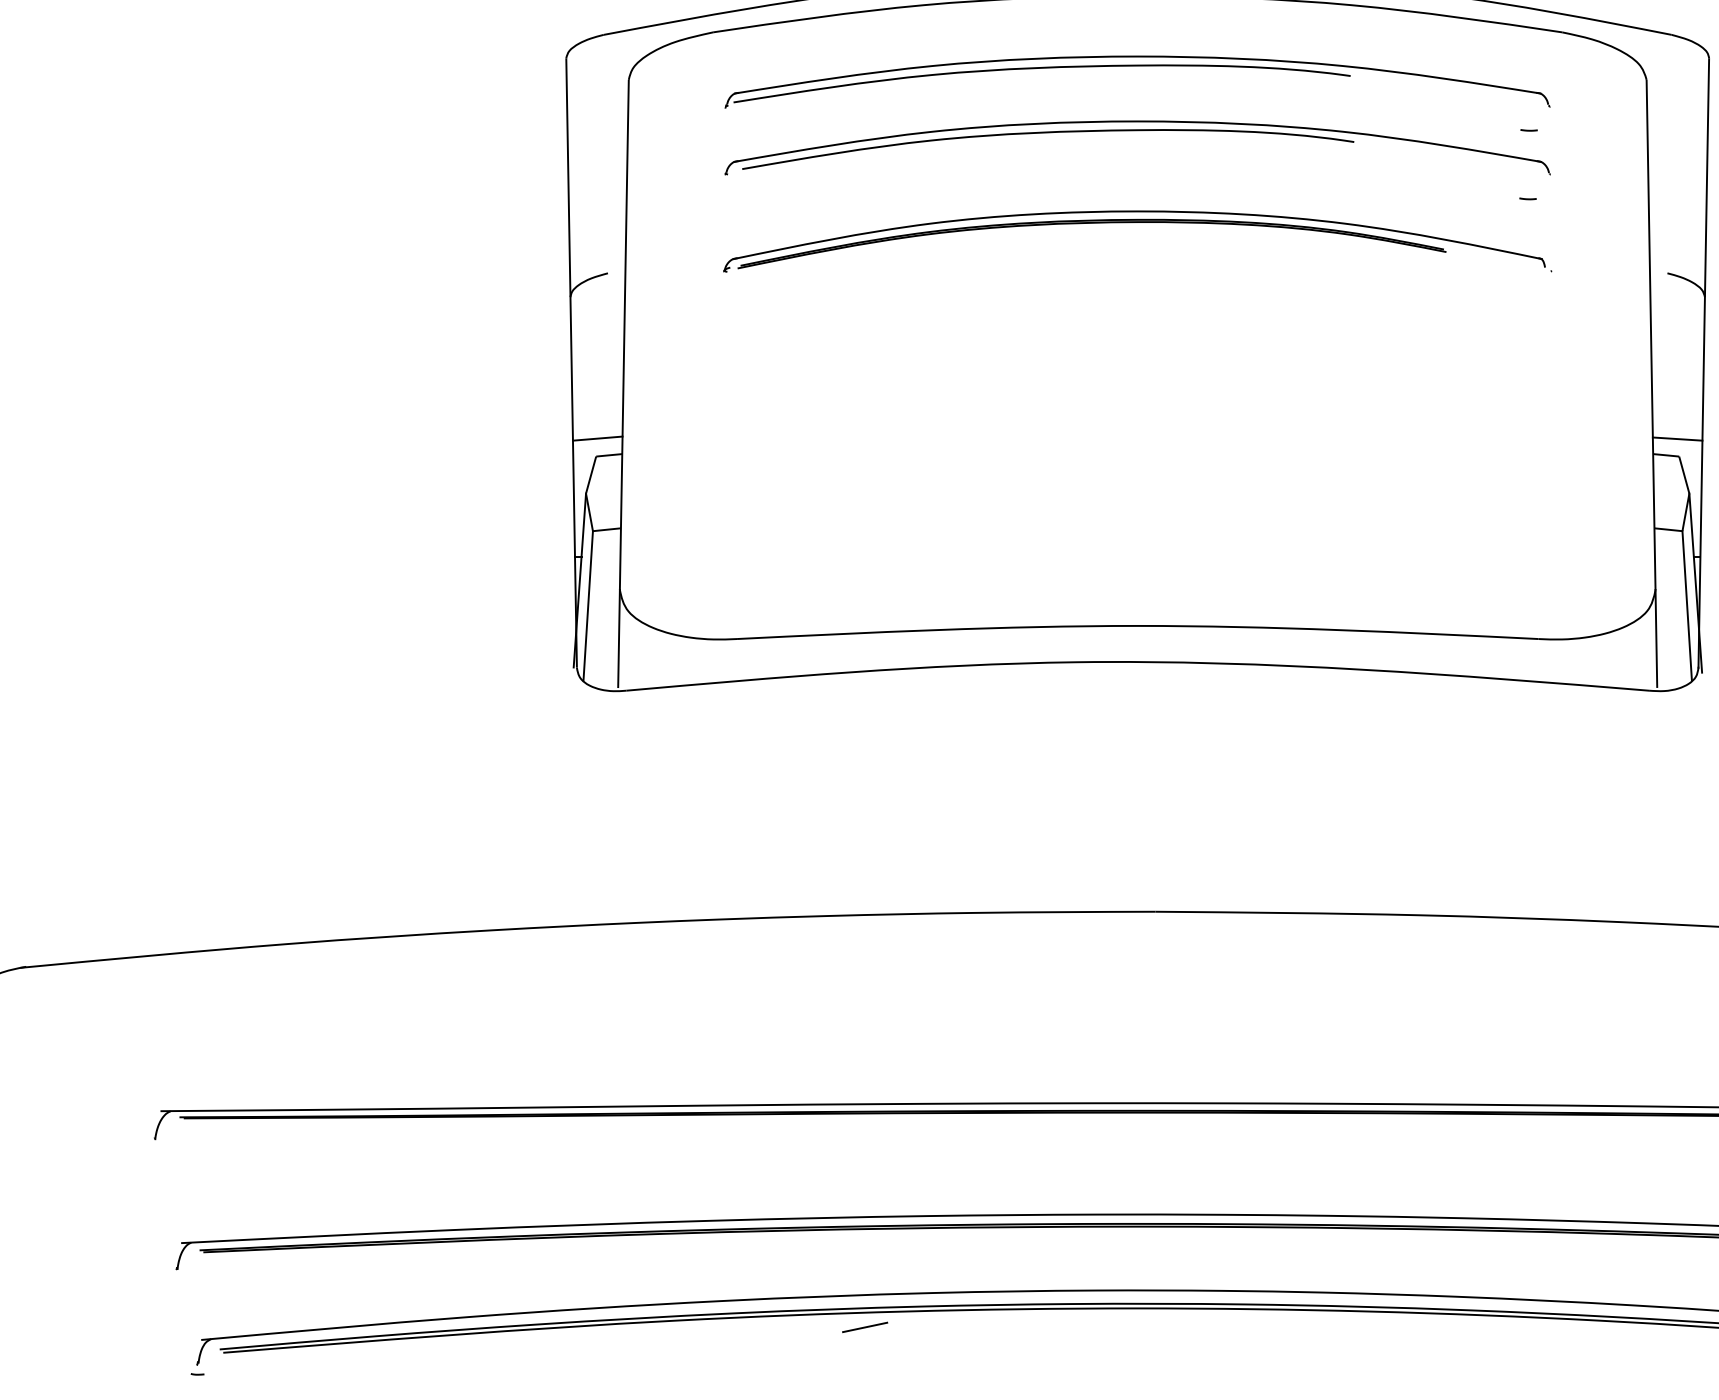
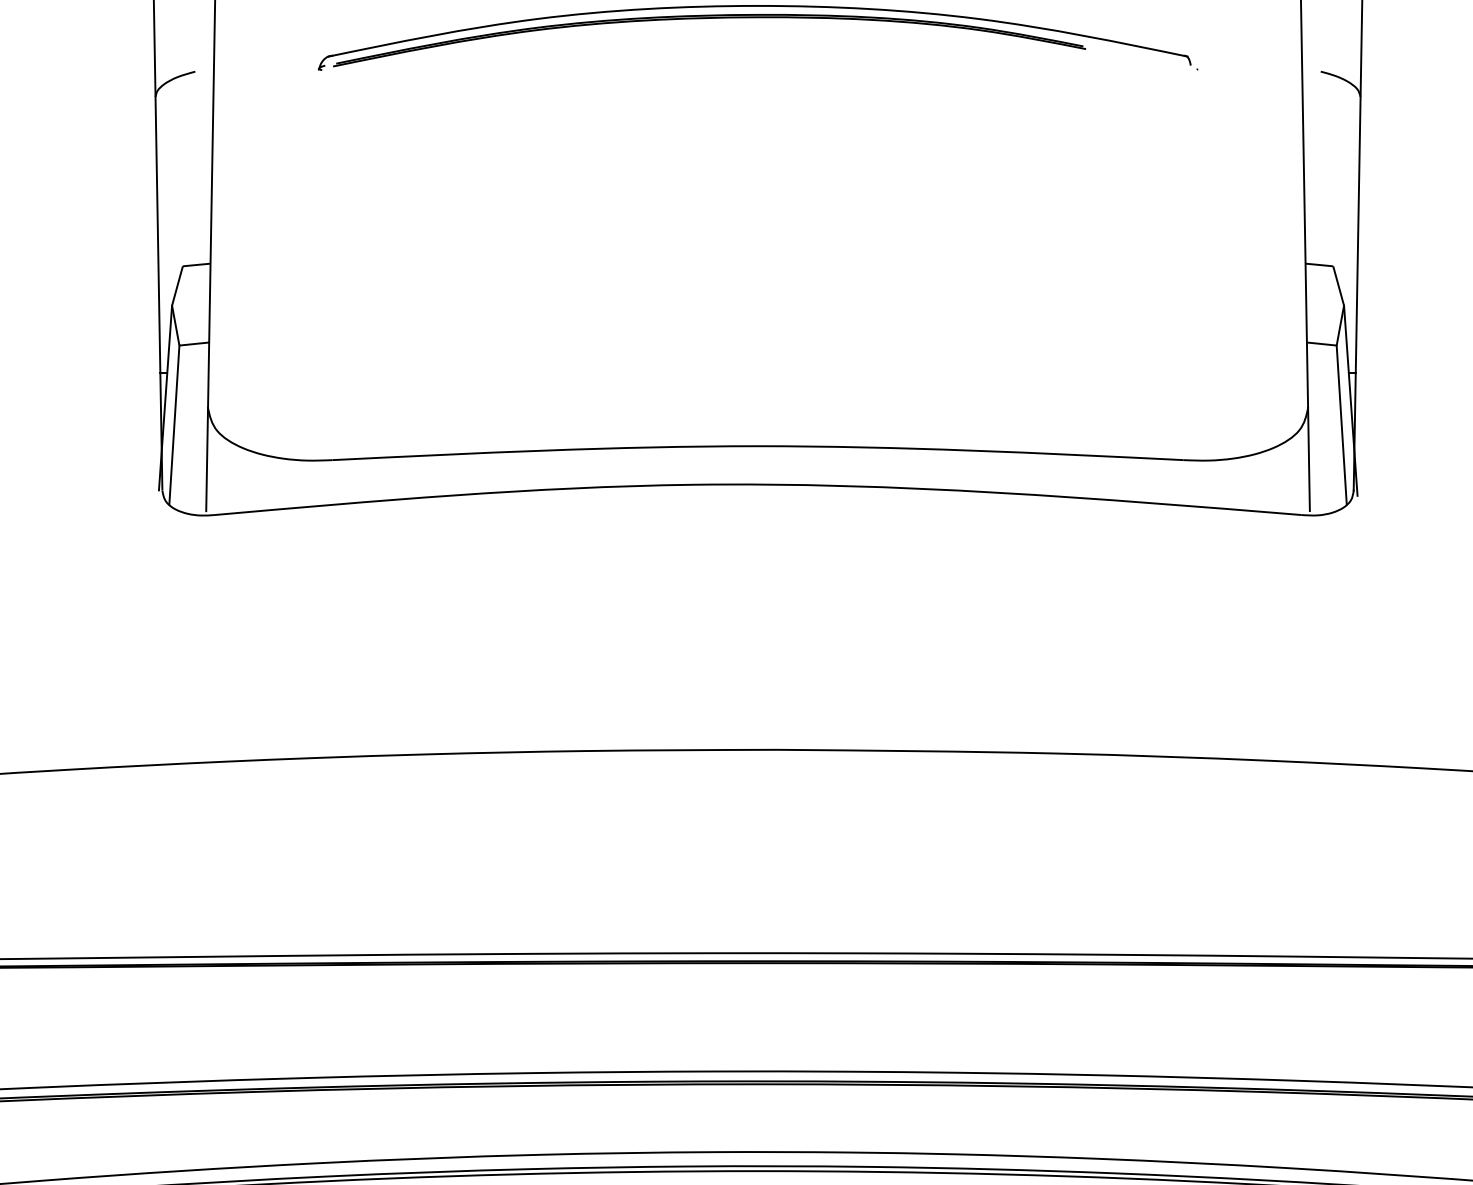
line: (597, 438) -> (184, 247), removed
line: (1677, 438) -> (1331, 247), removed

